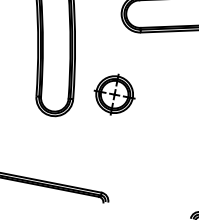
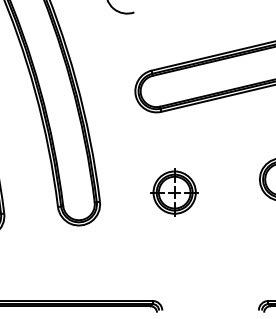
part: (114, 94) -> (174, 192), moved

